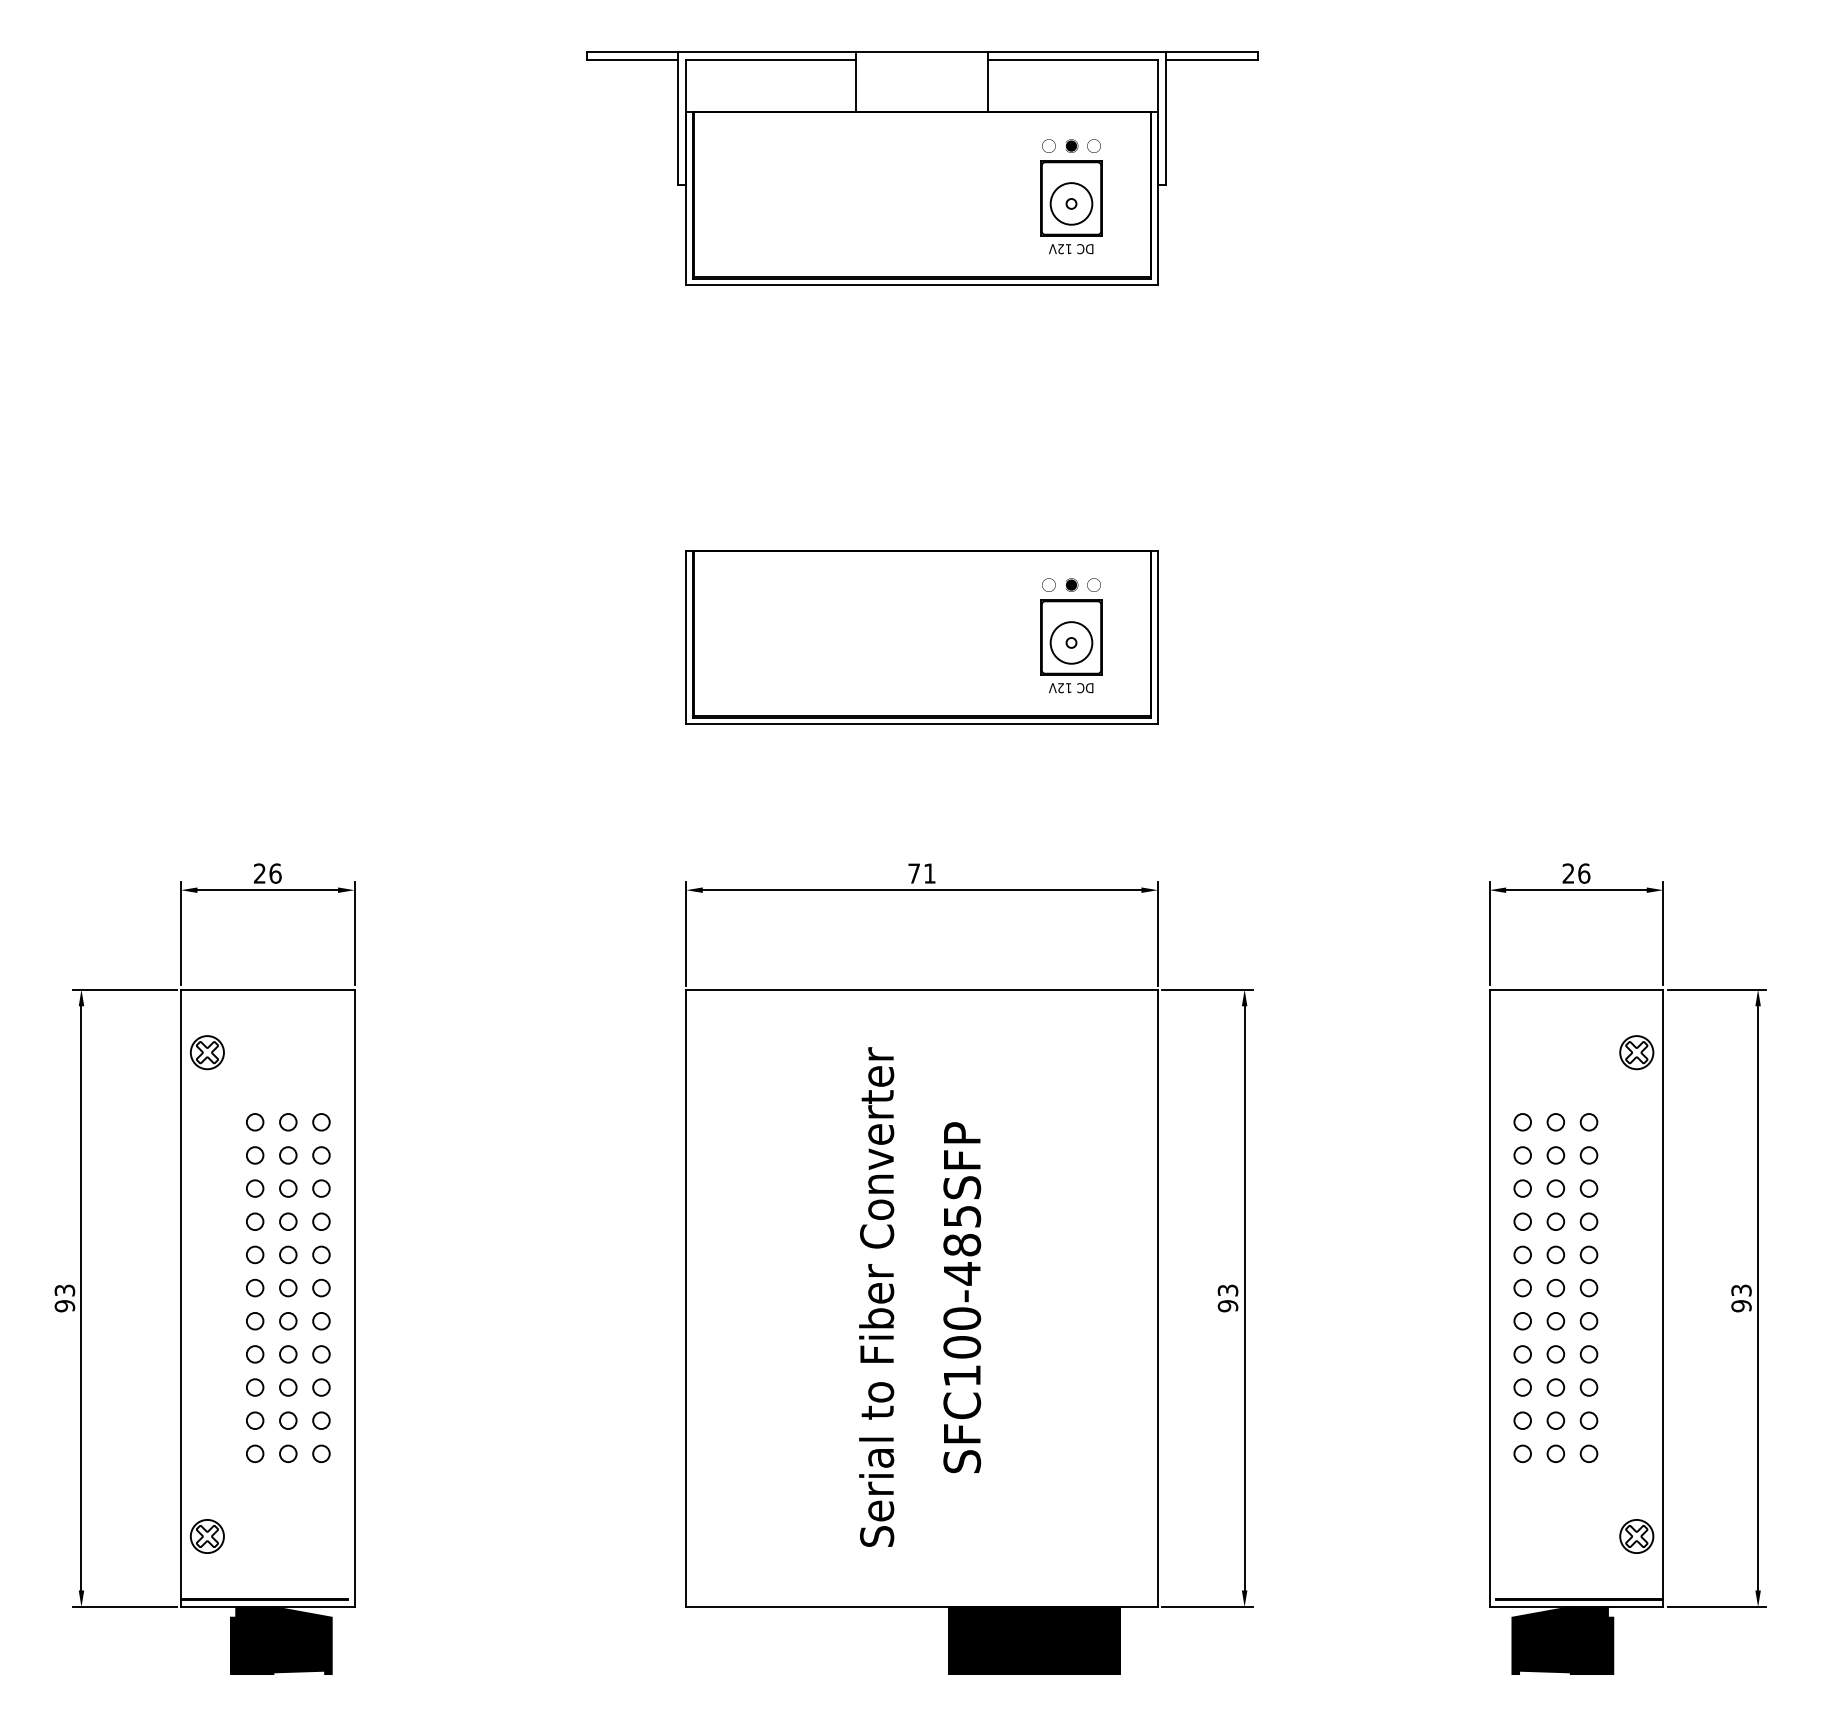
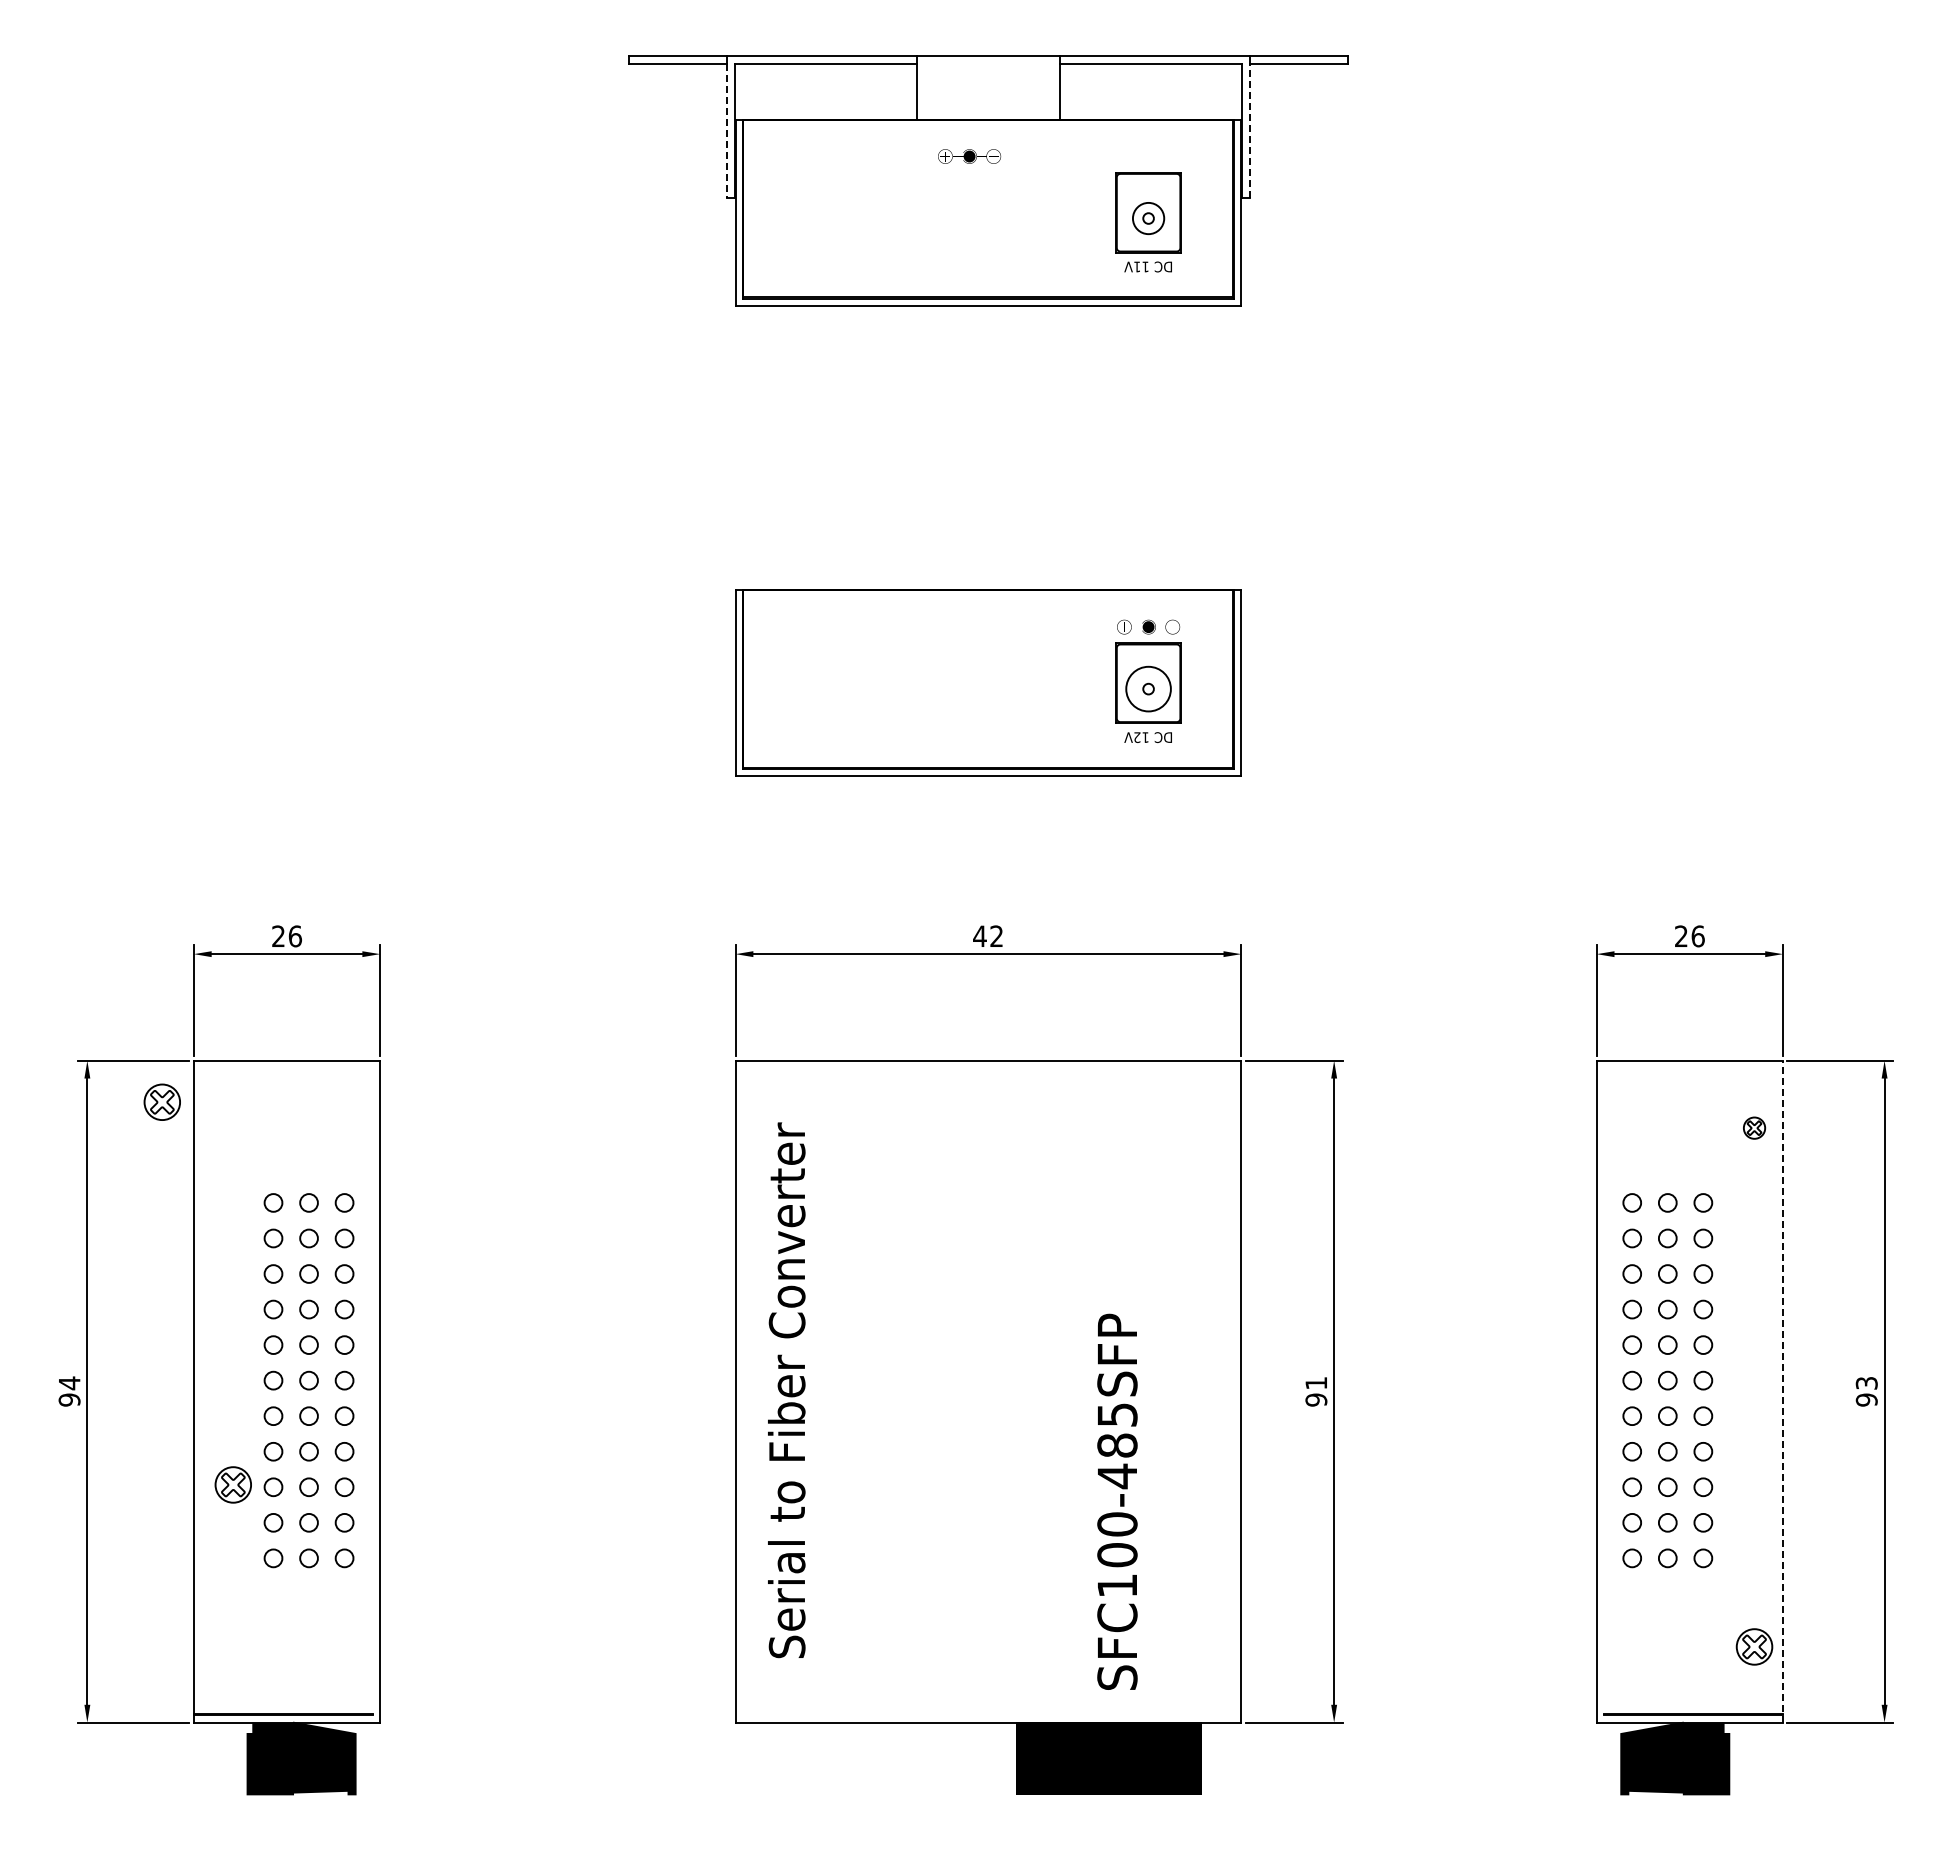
line: (677, 121) -> (726, 130), solid -> dashed
line: (1166, 121) -> (1250, 130), solid -> dashed
part: (1071, 146) -> (969, 156), moved
circle: (1071, 203) -> (1148, 218), size x0.7
text: (1061, 248) -> (1137, 266), 12V -> 11V
text: (921, 872) -> (987, 935), 71 -> 42
part: (206, 1051) -> (161, 1101), moved
part: (1636, 1051) -> (1754, 1127), size x0.6
text: (64, 1290) -> (69, 1383), 93 -> 94
text: (1228, 1290) -> (1316, 1383), 93 -> 91
text: (876, 1297) -> (786, 1390), moved
text: (962, 1297) -> (1117, 1501), moved
line: (1662, 1298) -> (1782, 1391), solid -> dashed
part: (206, 1536) -> (232, 1484), moved

